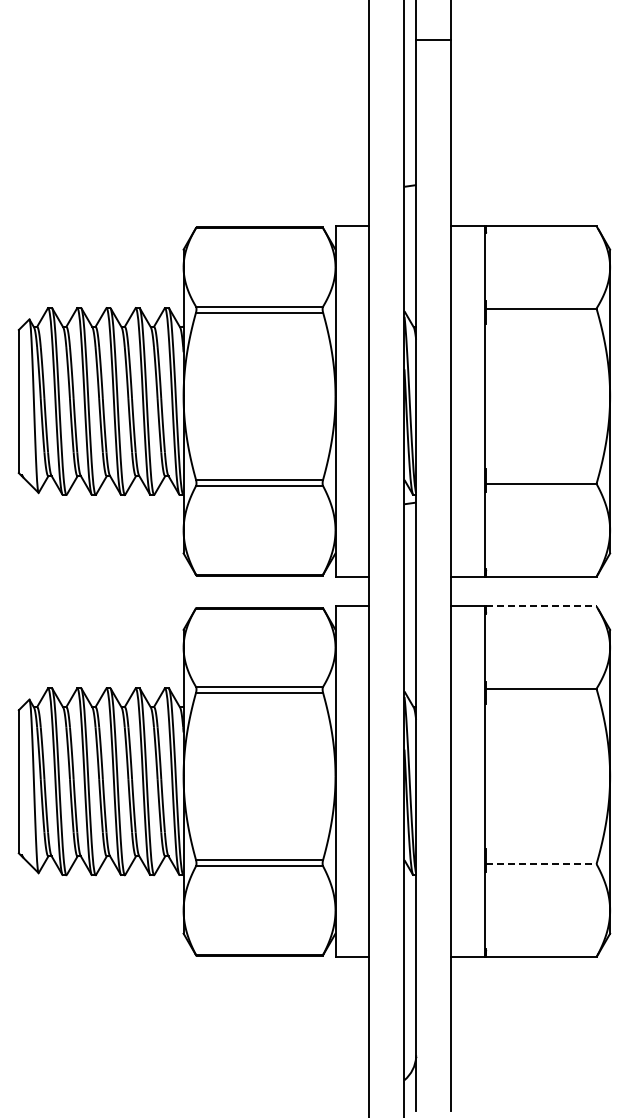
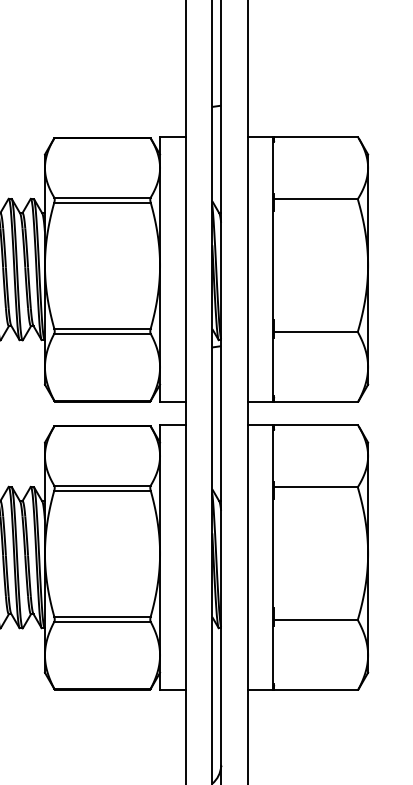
line: (541, 606) -> (316, 424), dashed -> solid
line: (541, 864) -> (316, 620), dashed -> solid

